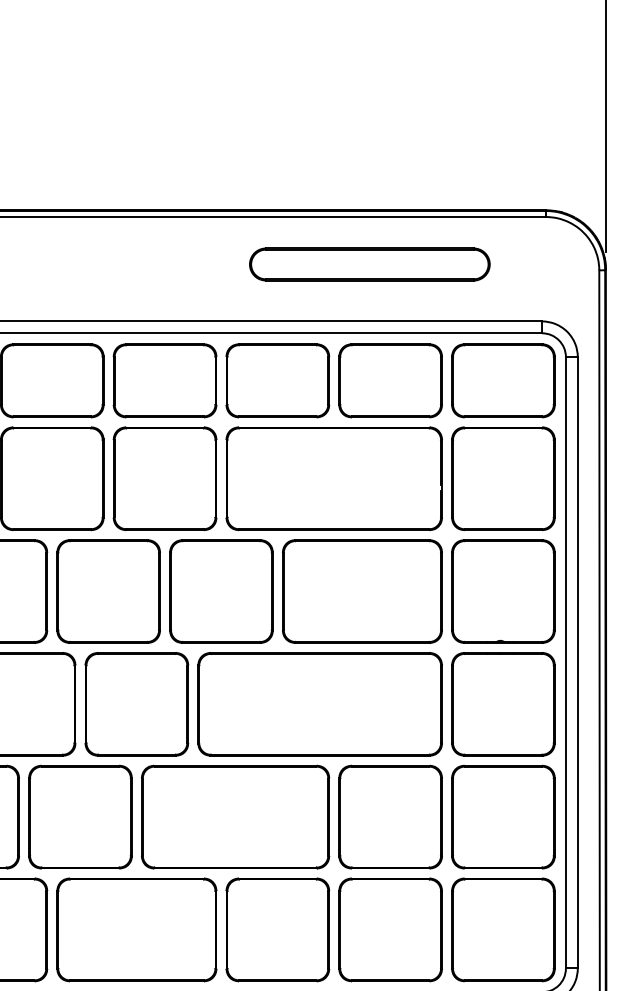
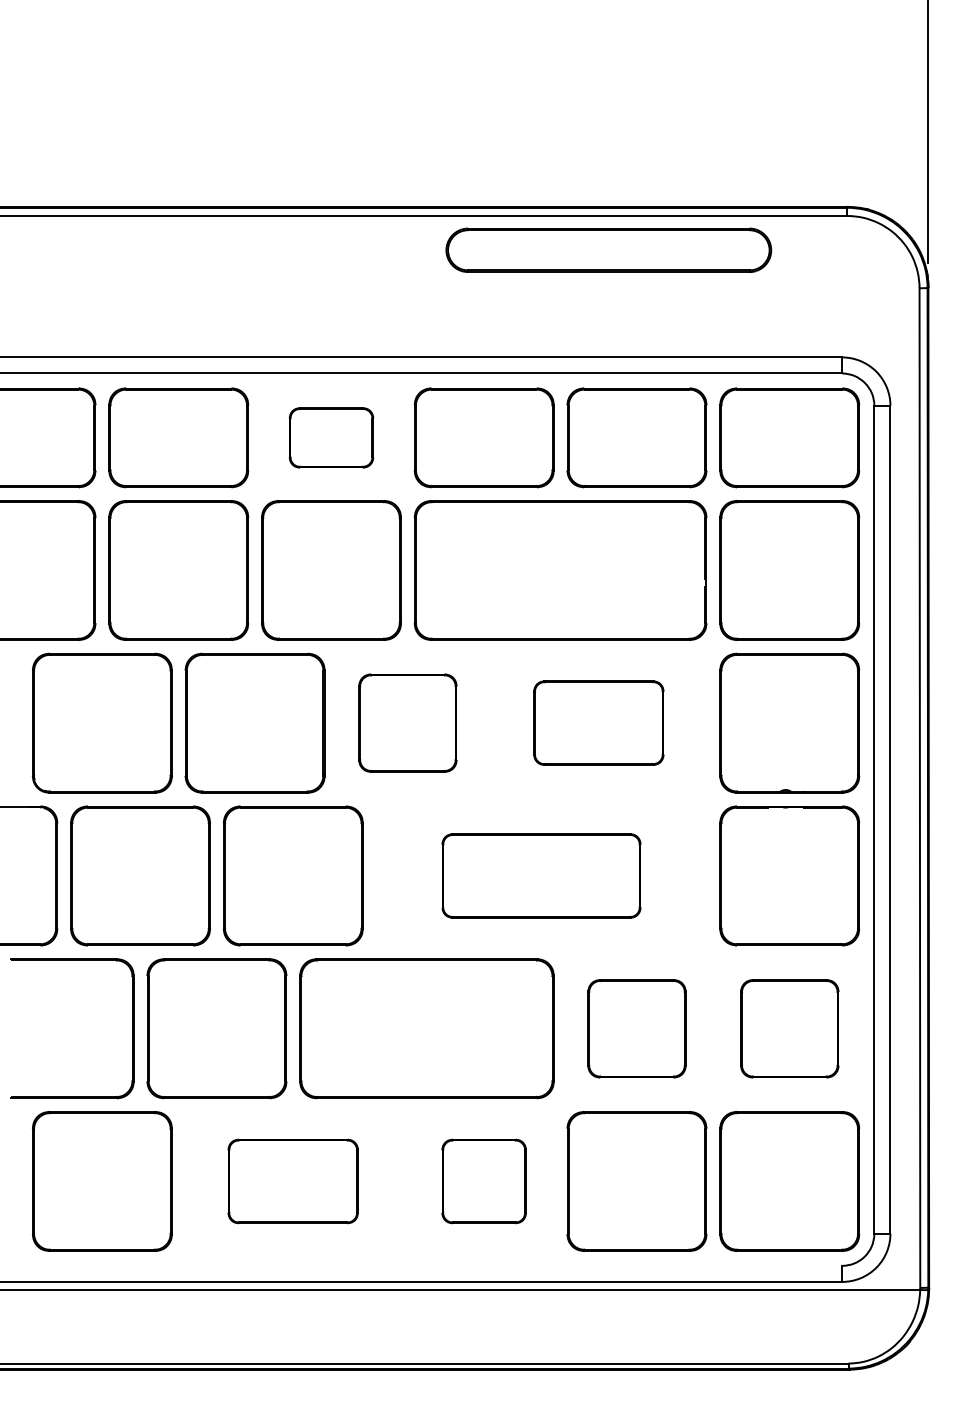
part: (369, 263) -> (608, 249), moved
part: (165, 380) -> (331, 437), size x0.6
part: (221, 591) -> (407, 722), size x0.7
part: (362, 591) -> (598, 722), size x0.6
part: (320, 703) -> (541, 875), size x0.6
part: (390, 816) -> (636, 1028), size x0.7
part: (503, 816) -> (789, 1028), size x0.7
part: (136, 929) -> (292, 1181), size x0.6
part: (277, 929) -> (483, 1181), size x0.6

